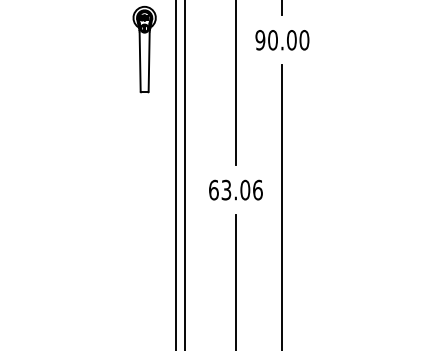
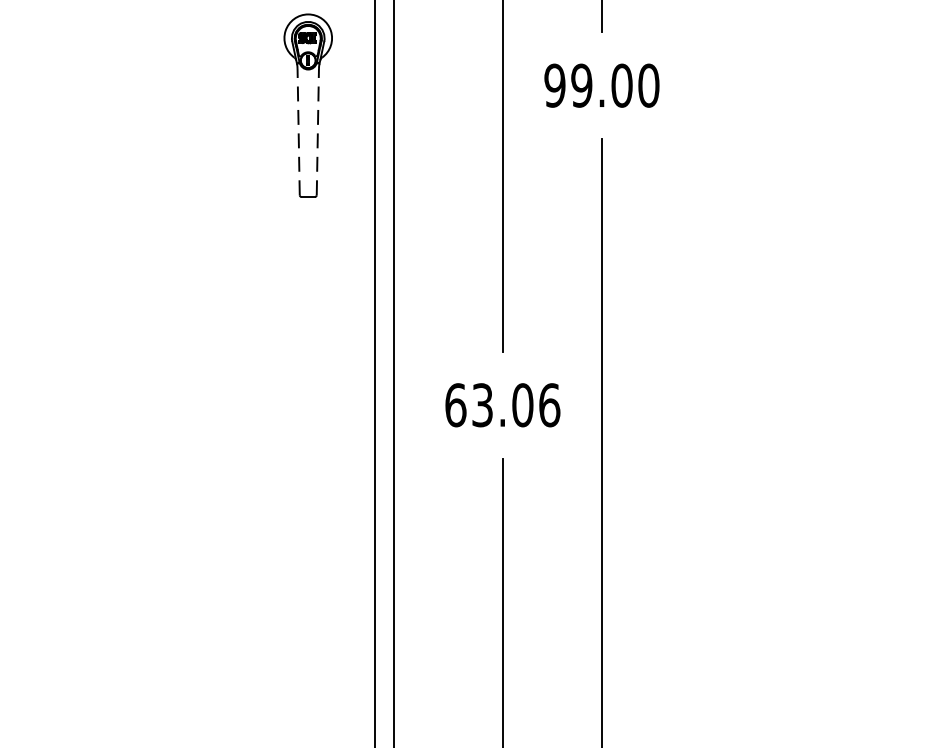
text: (272, 40) -> (580, 86), 90.00 -> 99.00
line: (140, 62) -> (299, 133), solid -> dashed
line: (149, 62) -> (318, 133), solid -> dashed

